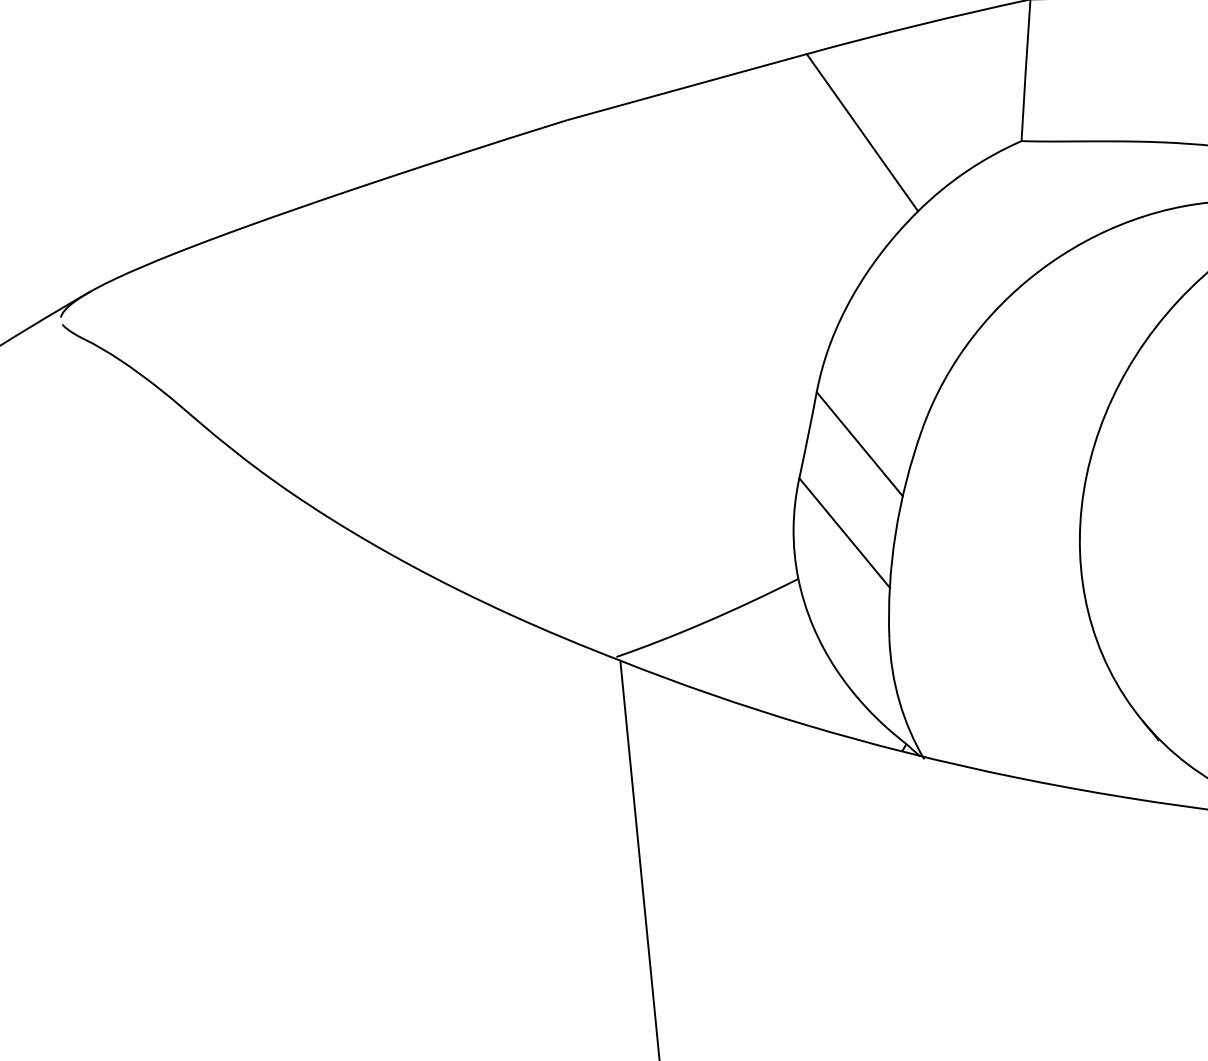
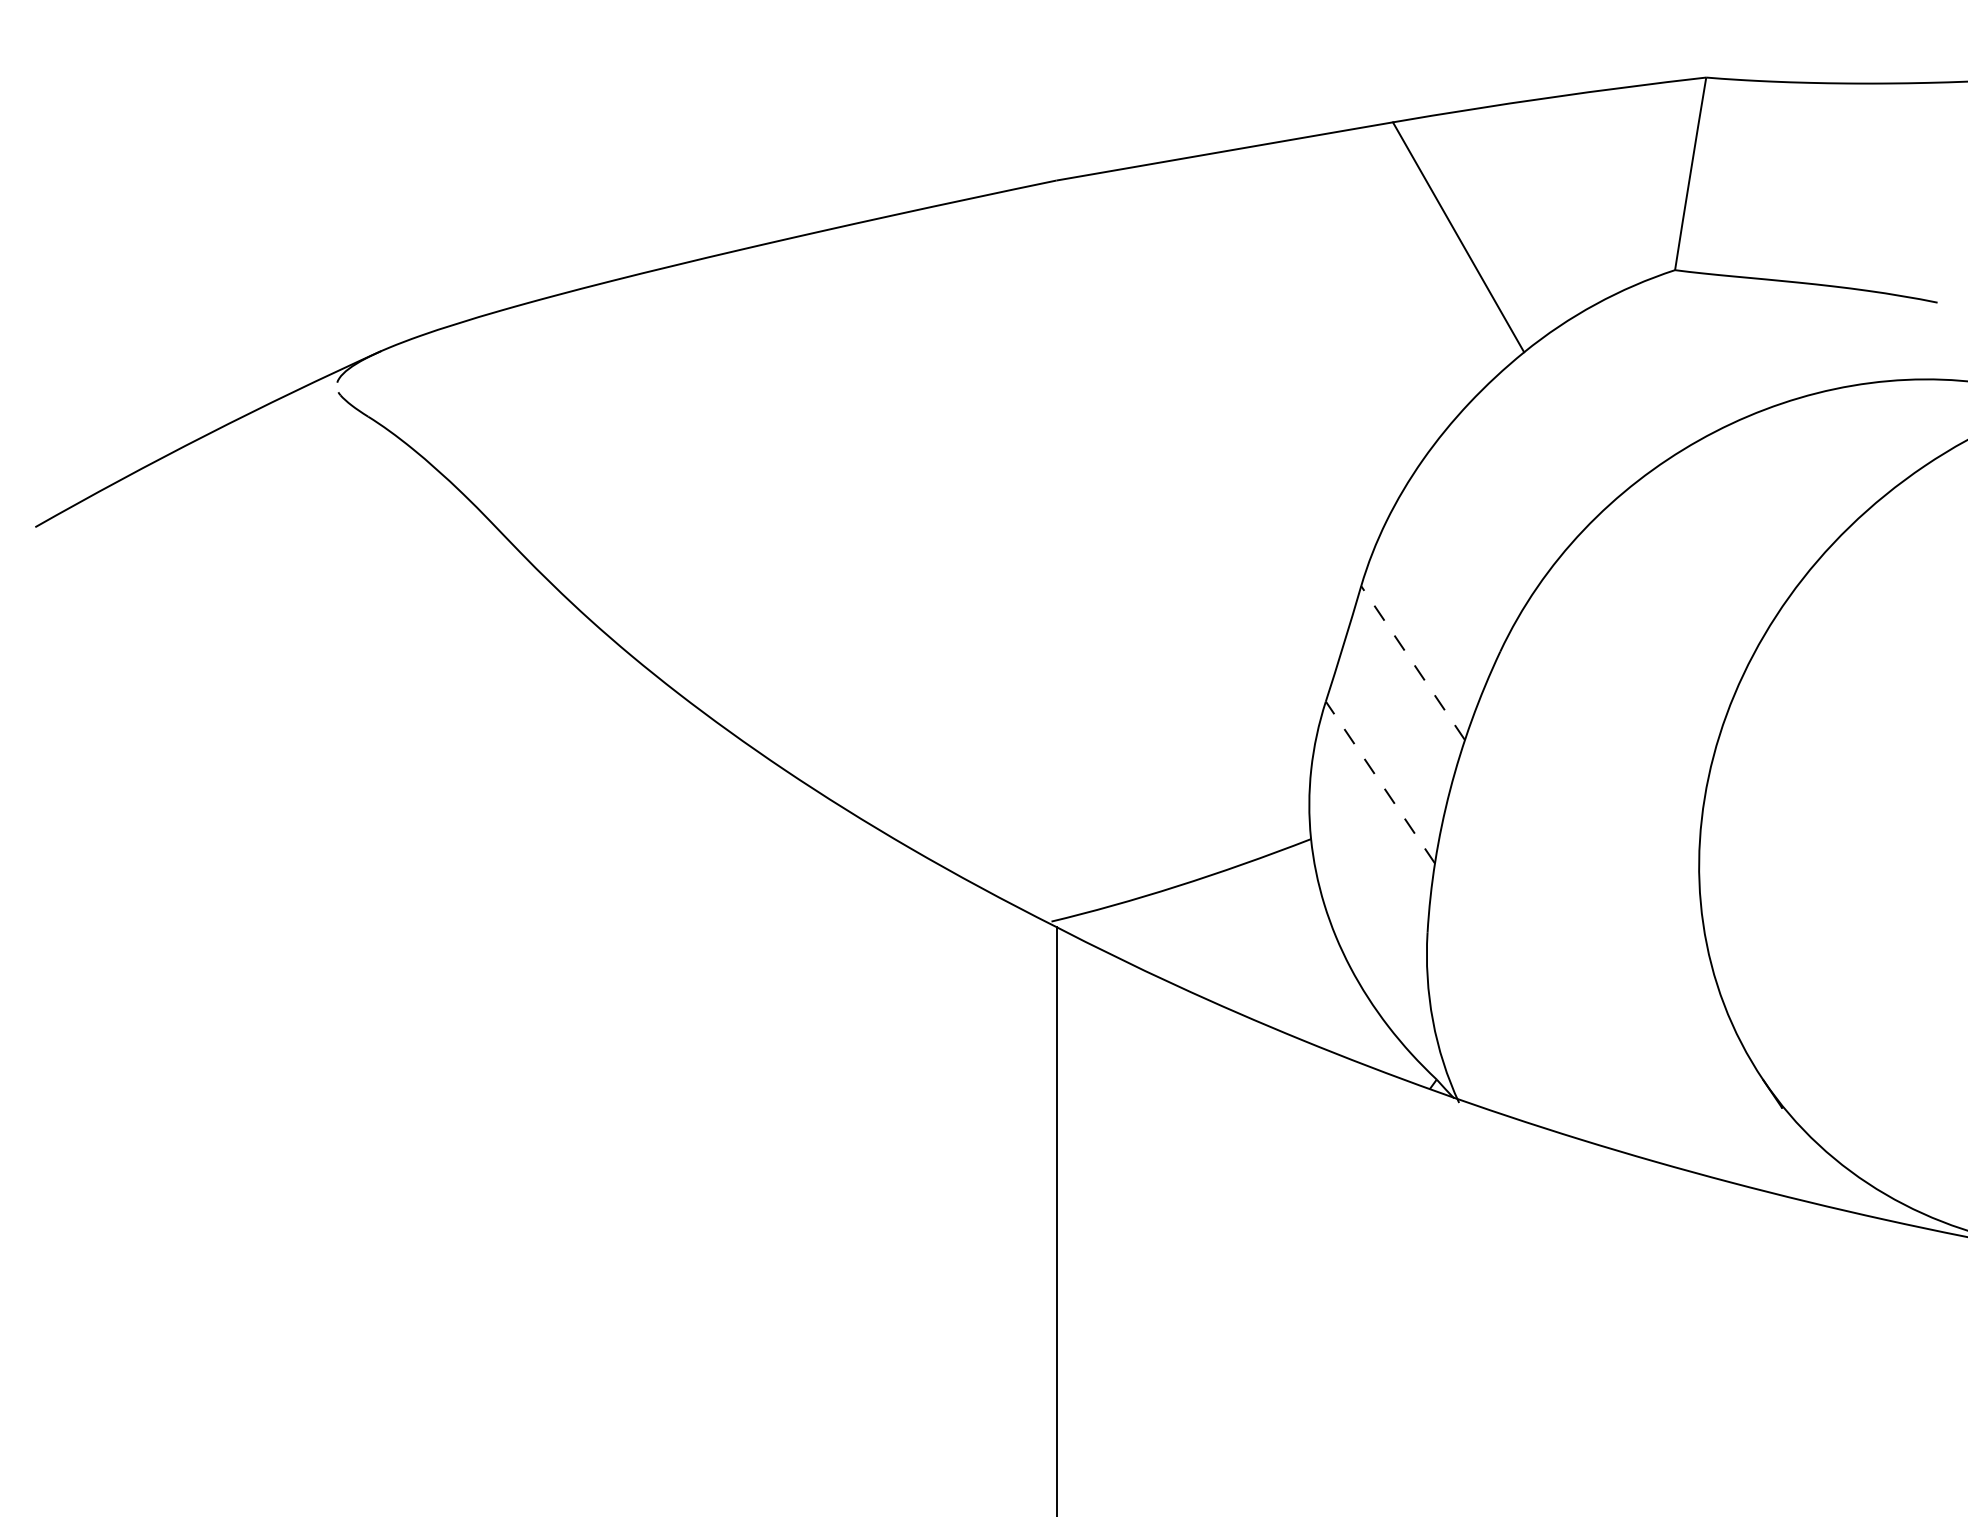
line: (860, 444) -> (1413, 663), solid -> dashed
line: (844, 532) -> (1380, 782), solid -> dashed

